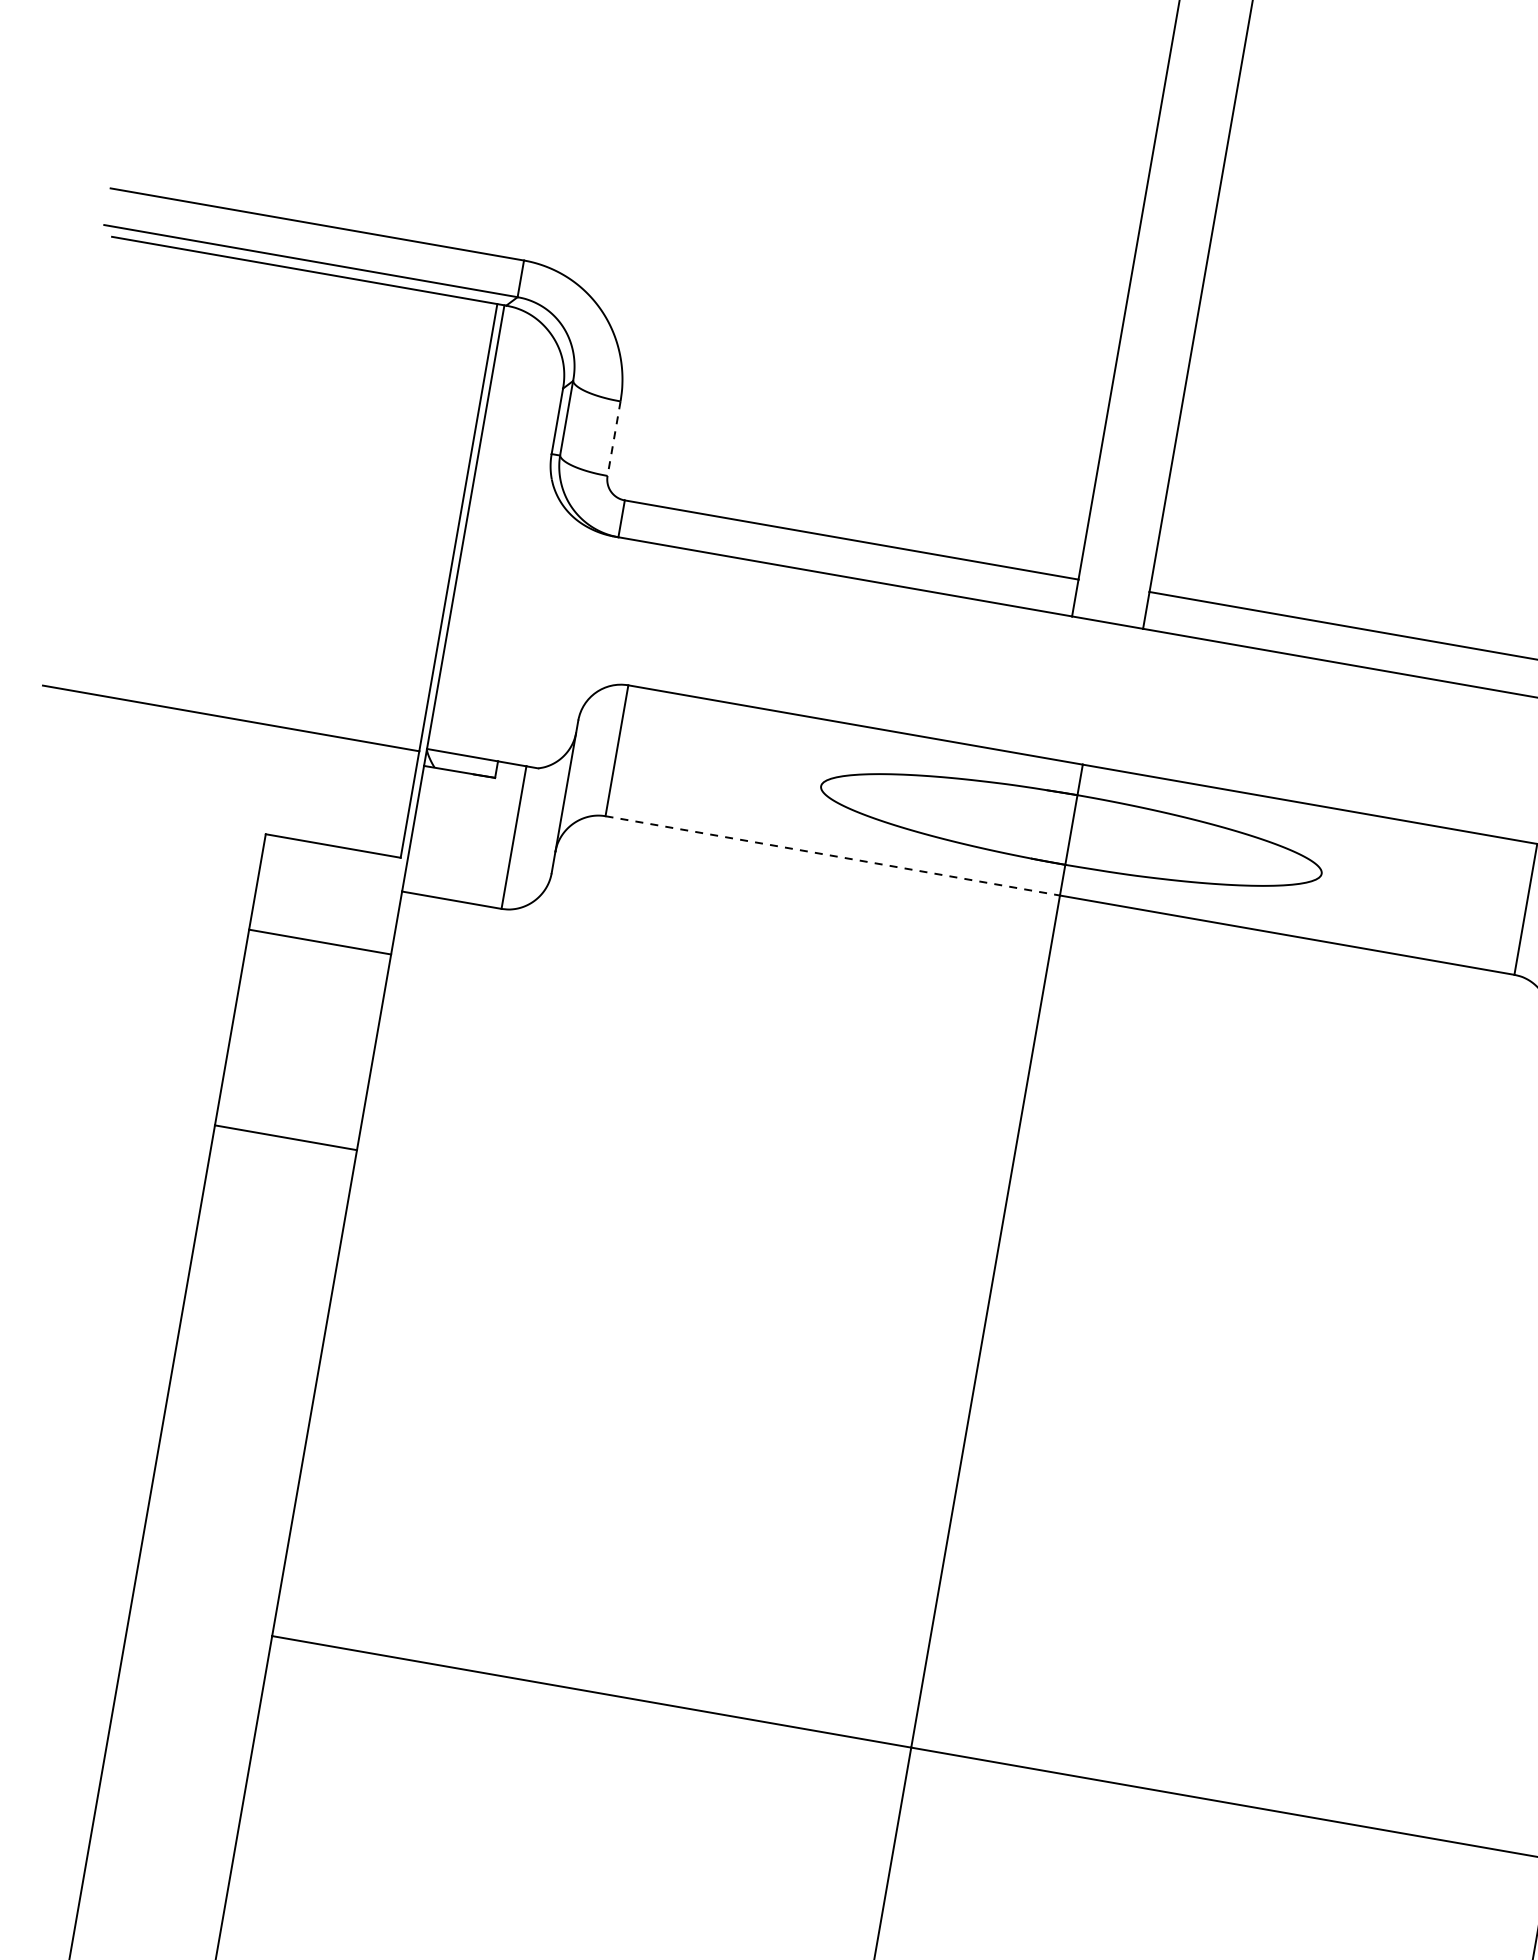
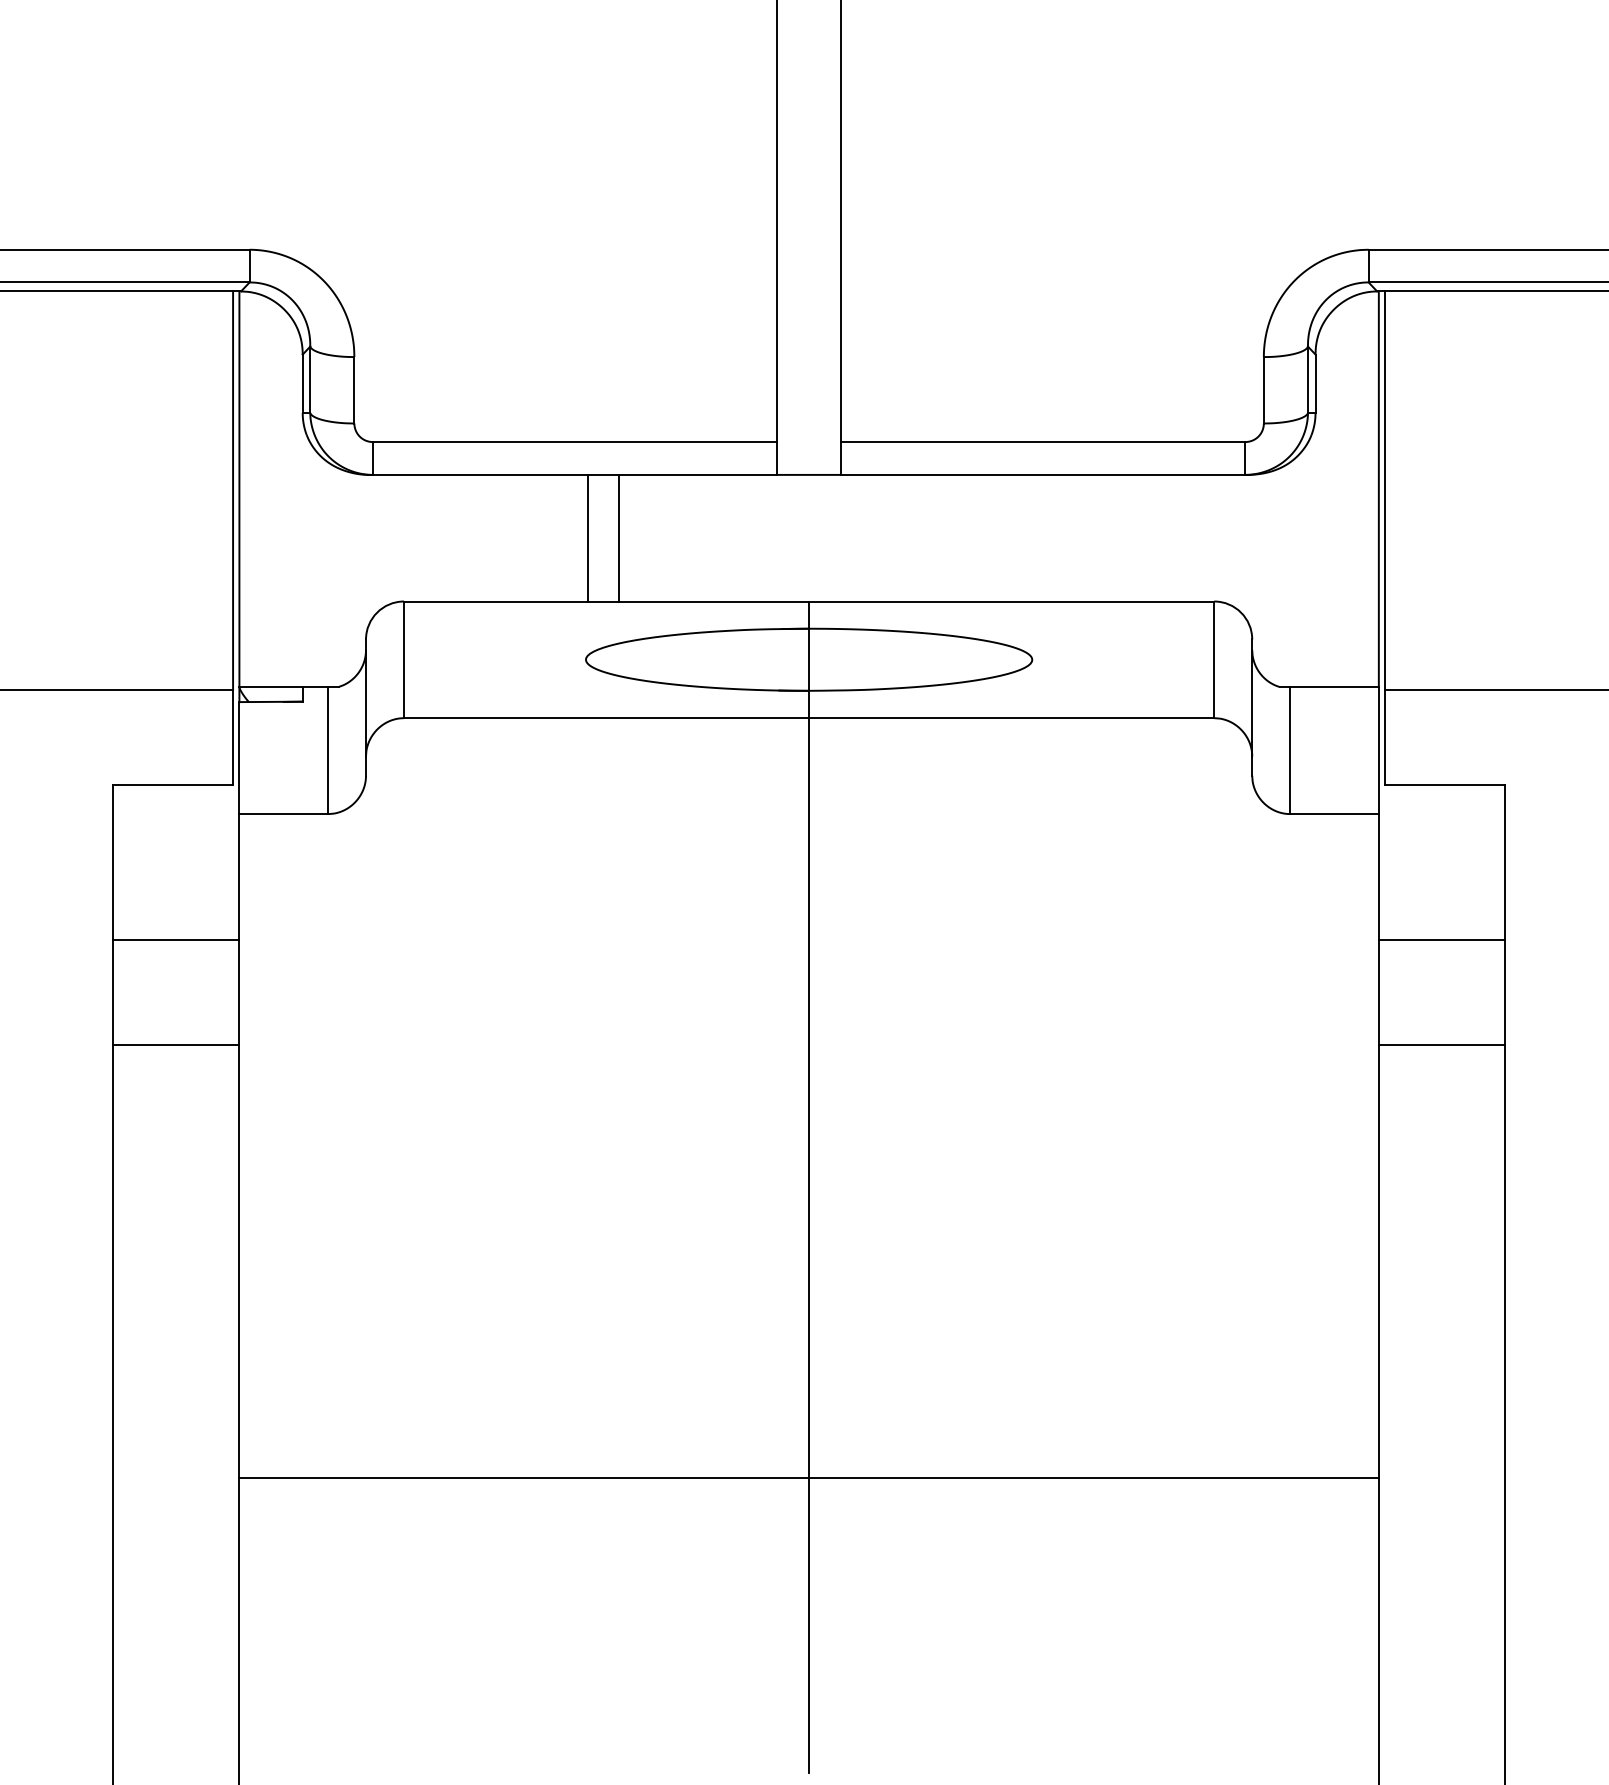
line: (614, 438) -> (354, 390), dashed -> solid
line: (846, 649) -> (587, 537), added
line: (882, 655) -> (619, 537), added
line: (832, 856) -> (606, 718), dashed -> solid
line: (319, 942) -> (175, 940), moved

